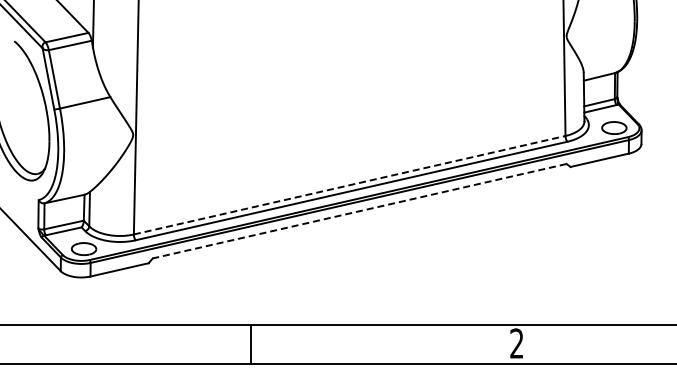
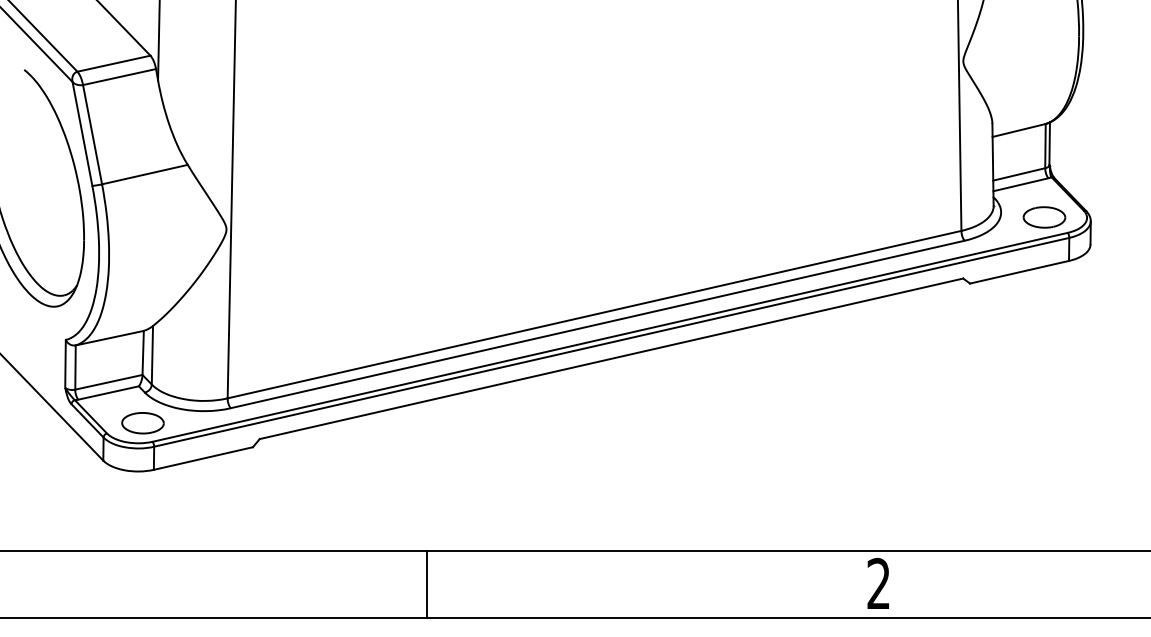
line: (350, 185) -> (595, 315), dashed -> solid
line: (359, 211) -> (611, 359), dashed -> solid

